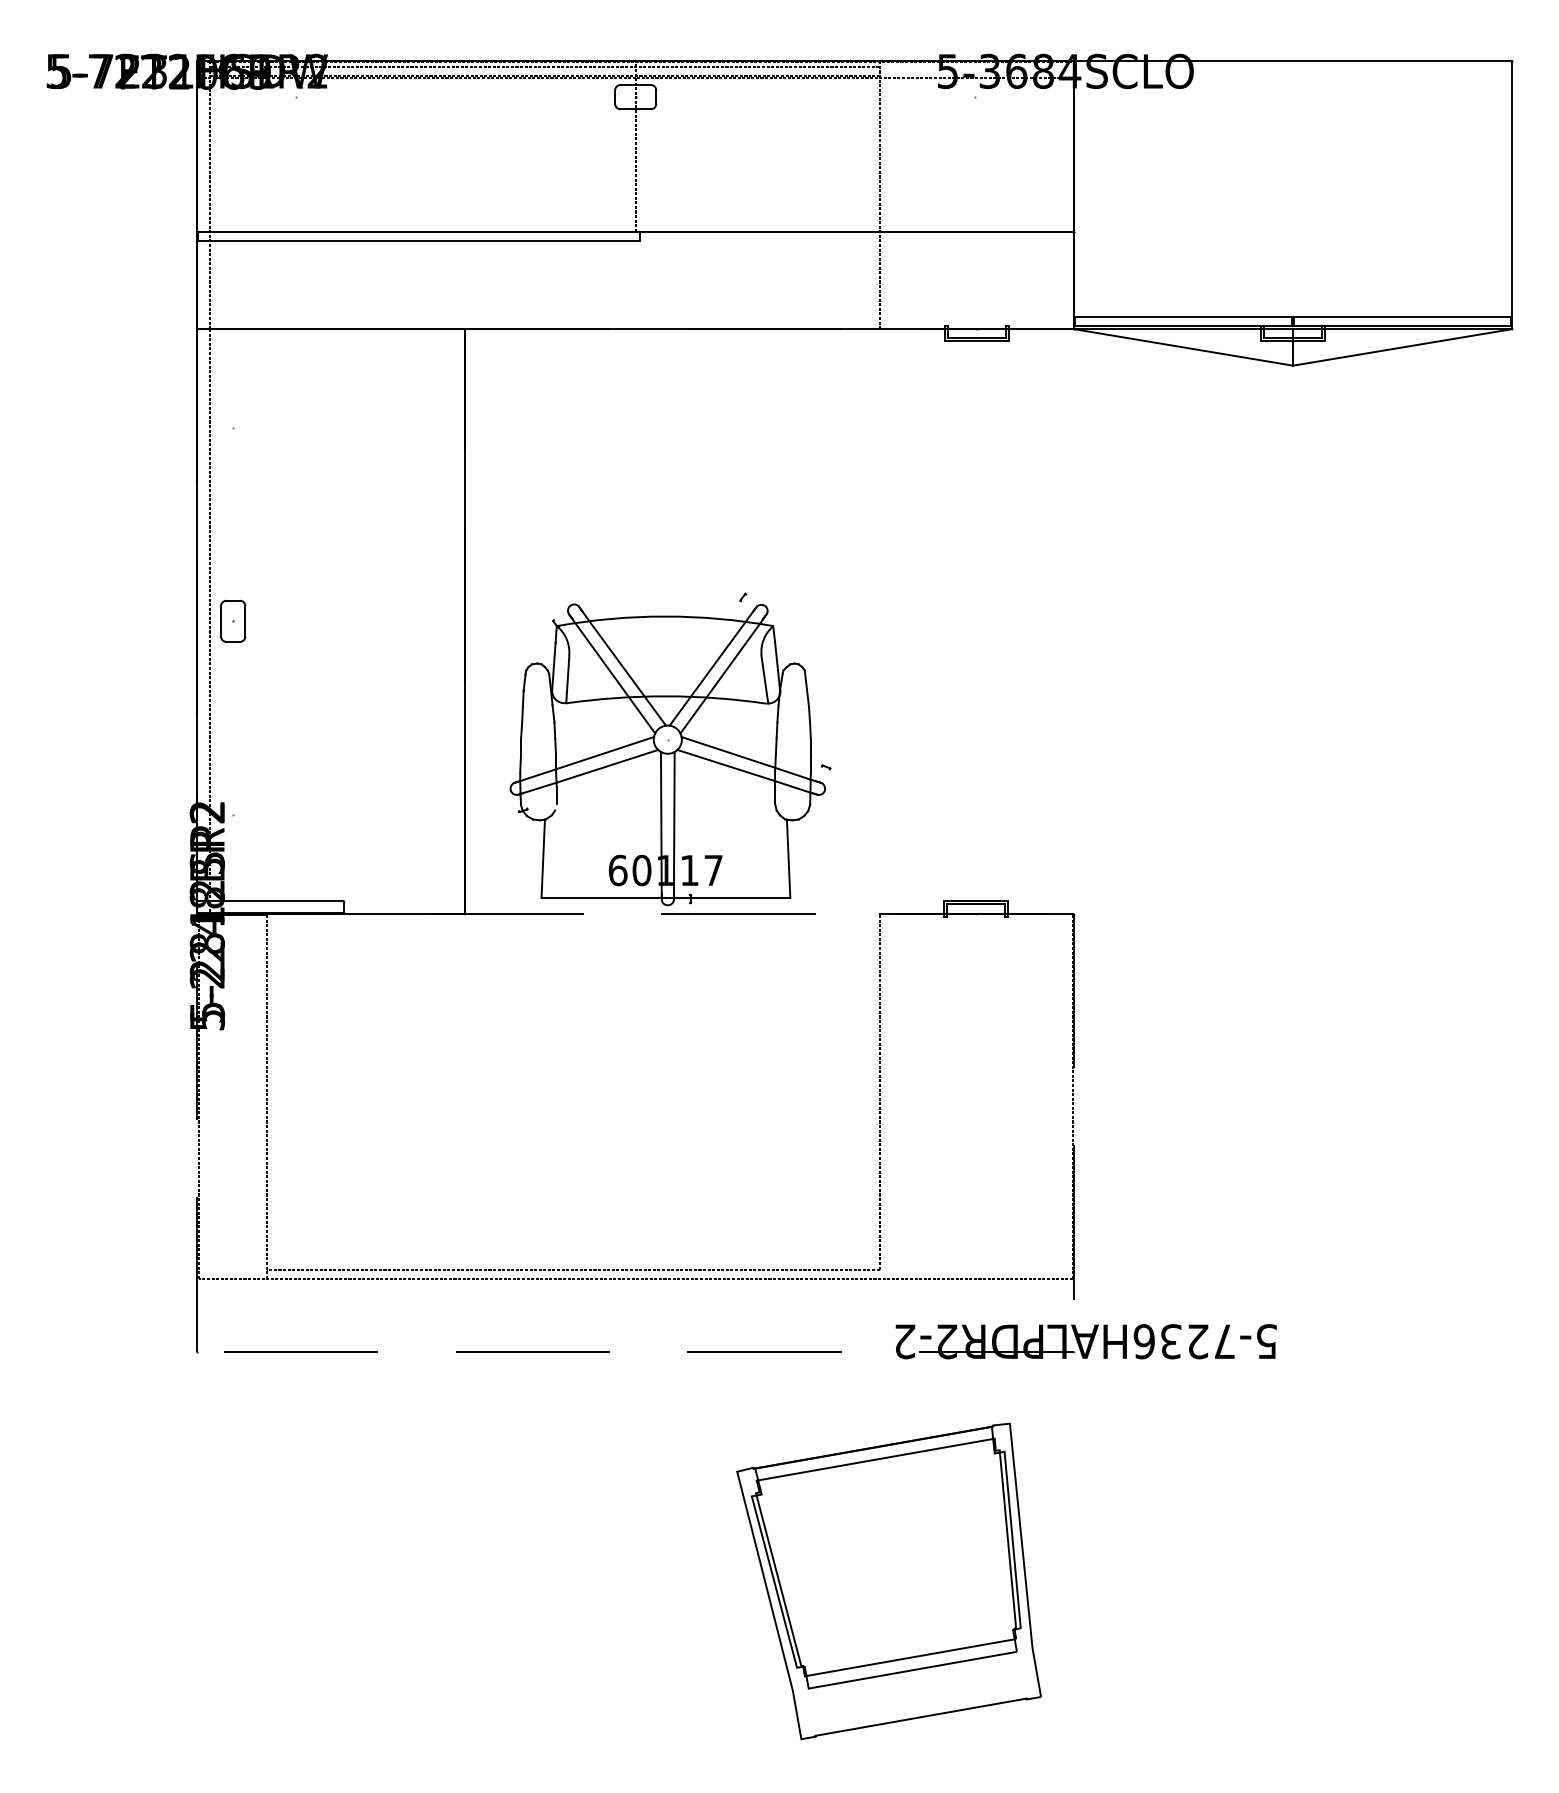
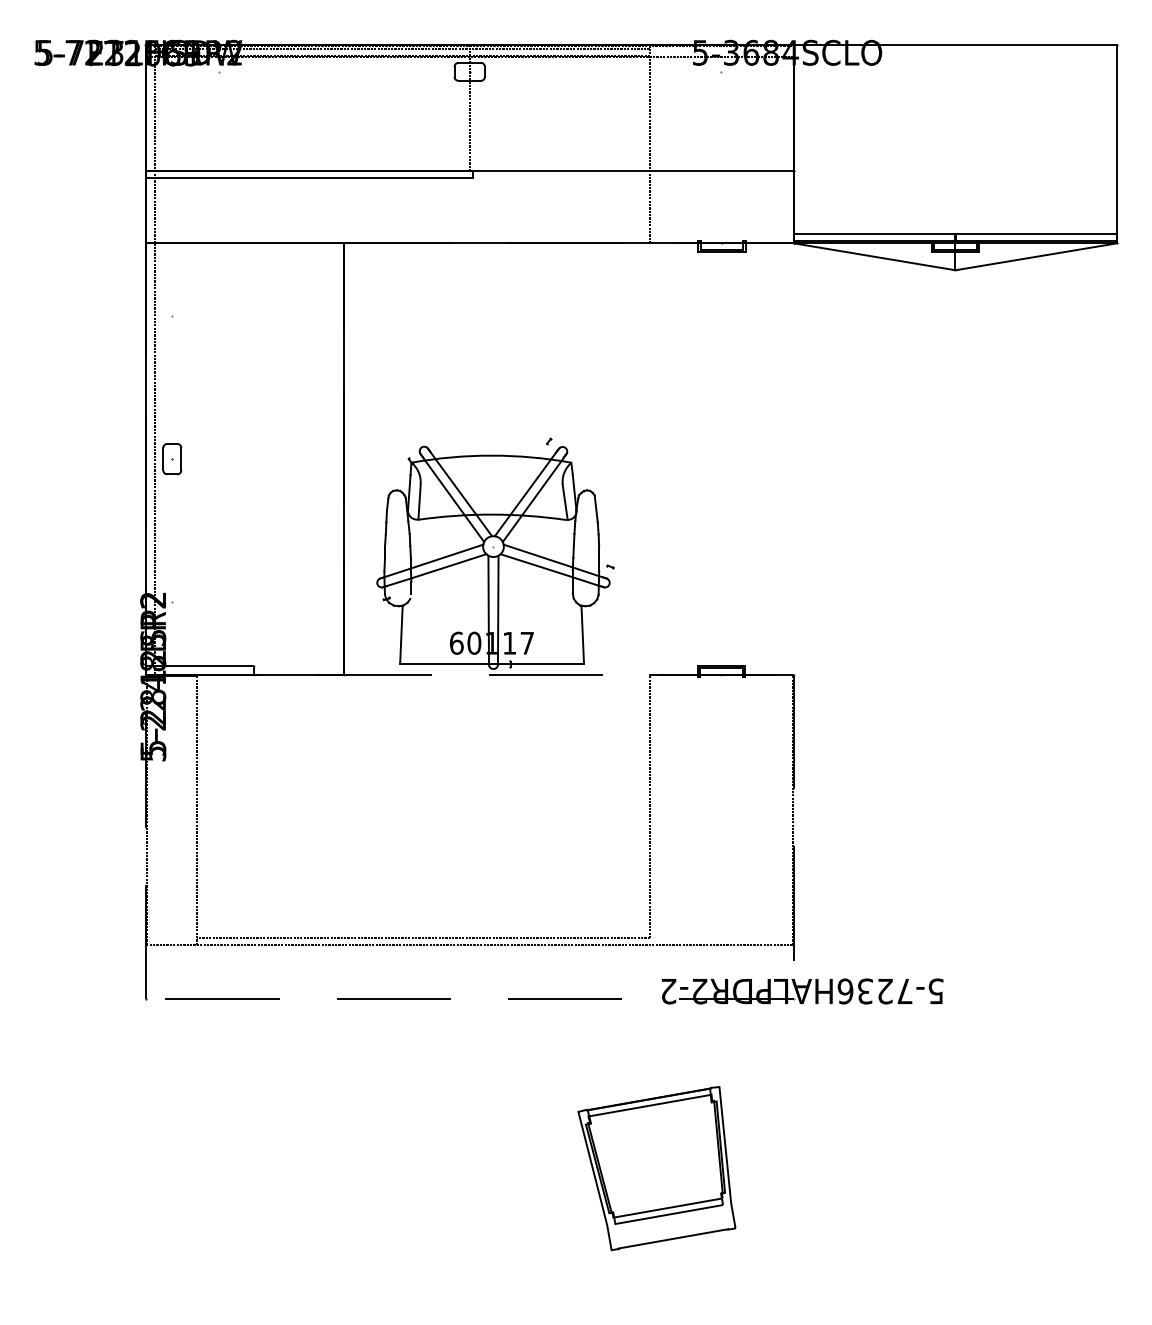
part: (888, 1581) -> (656, 1168), size x0.7

